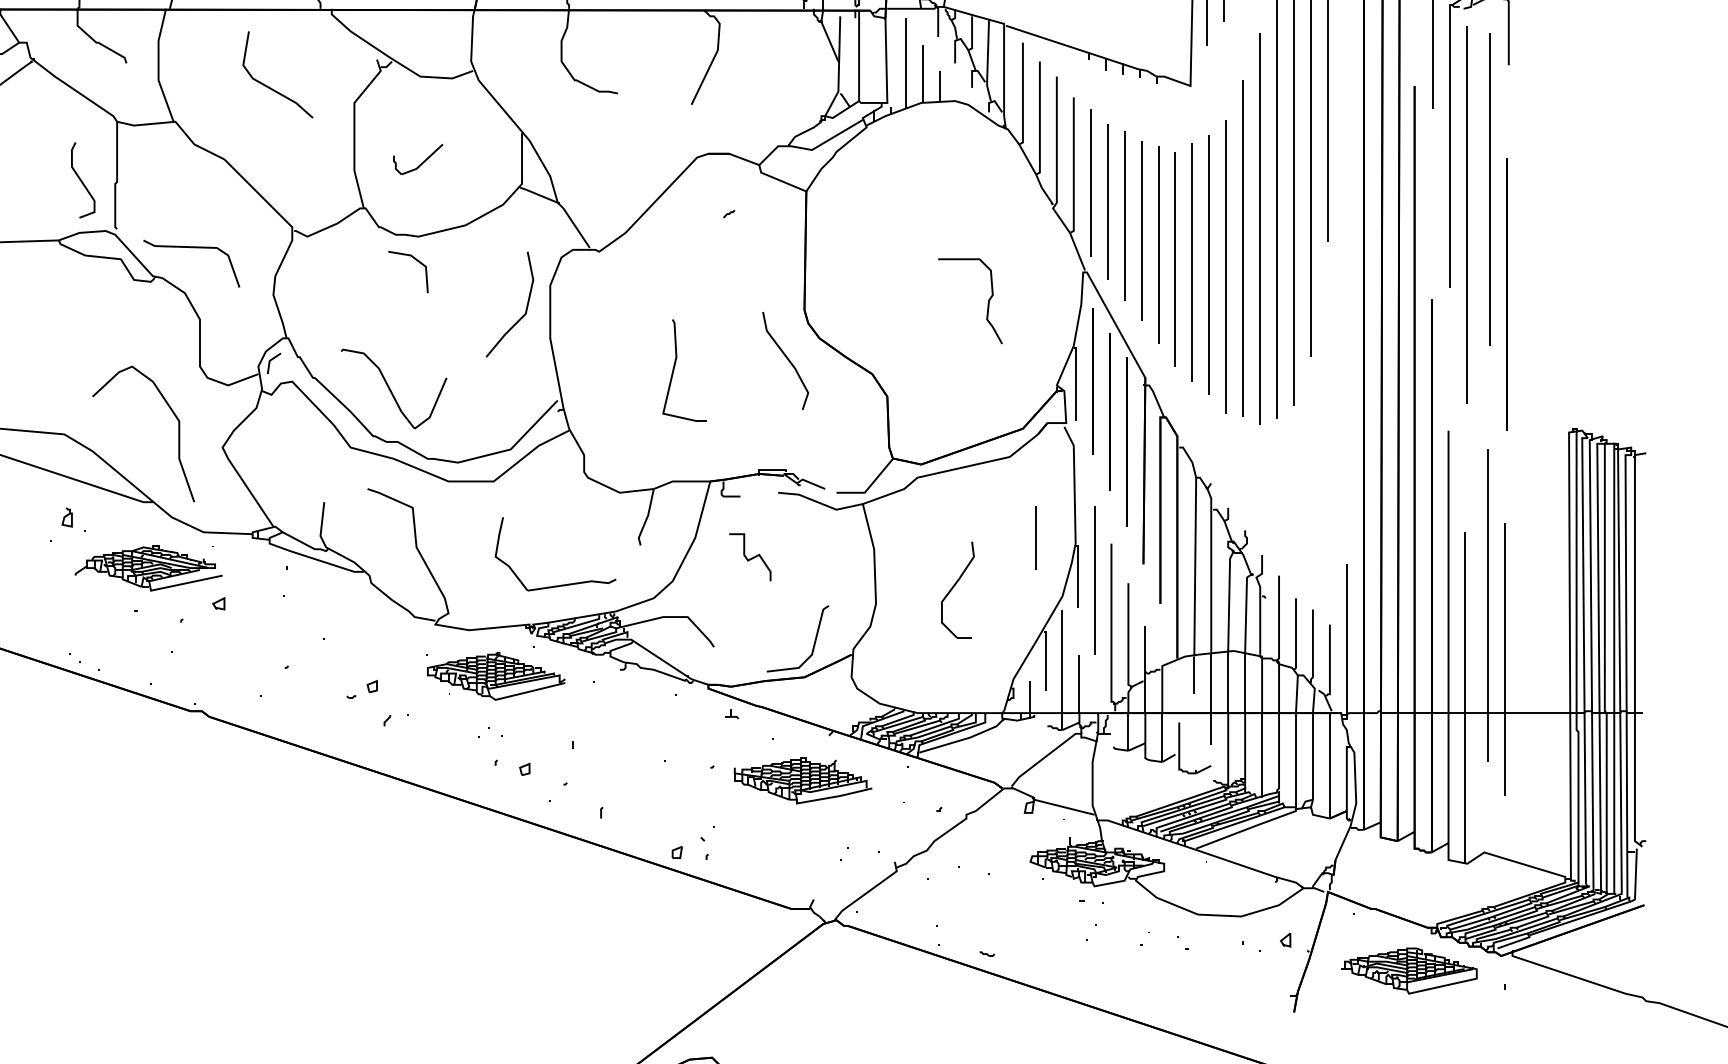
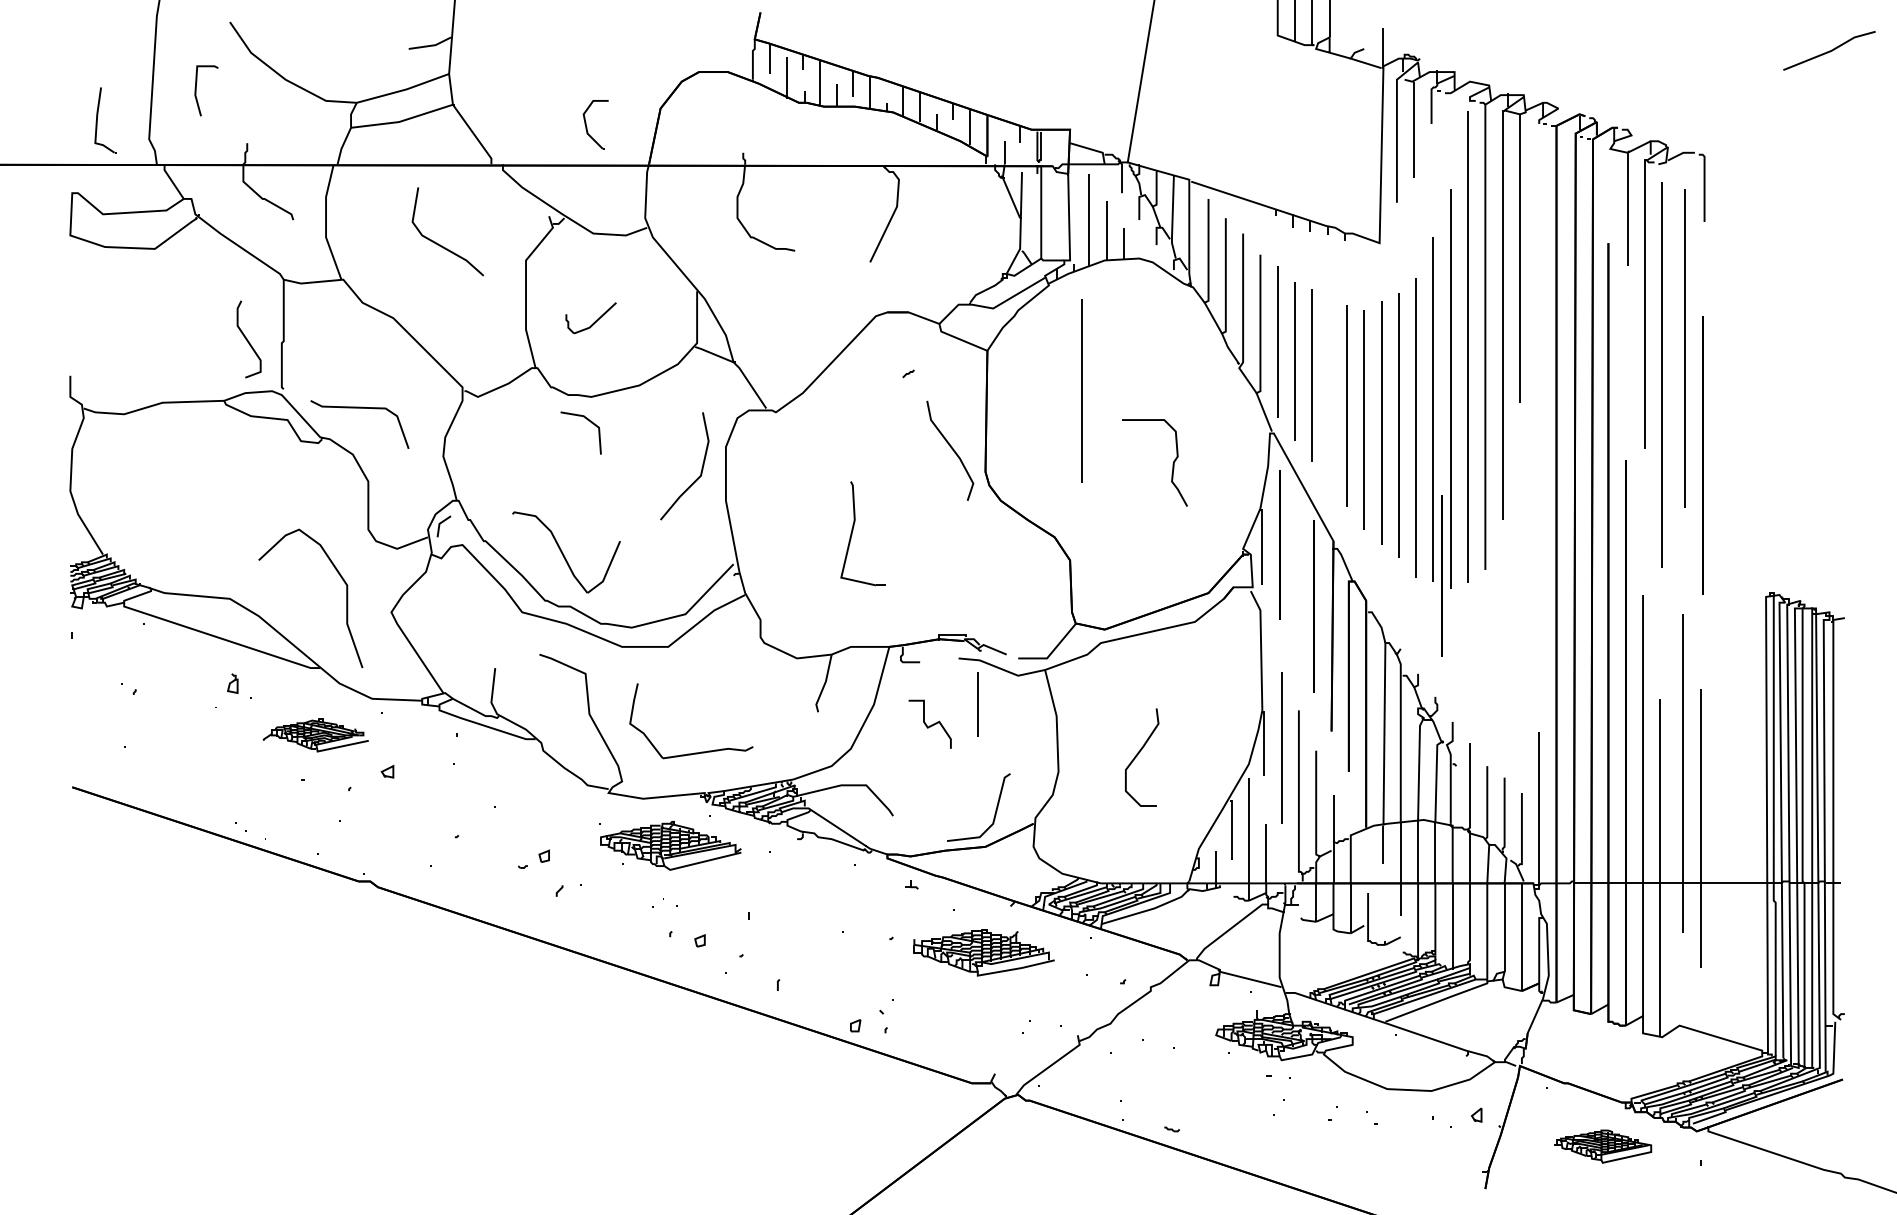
line: (1141, 230) -> (1081, 390), moved
line: (786, 359) -> (951, 449), moved
line: (1109, 411) -> (1441, 575), moved
line: (1035, 537) -> (977, 704), moved
part: (148, 568) -> (315, 735), size x0.7
part: (558, 584) -> (694, 752), moved
part: (1408, 970) -> (1602, 1146), size x0.7

